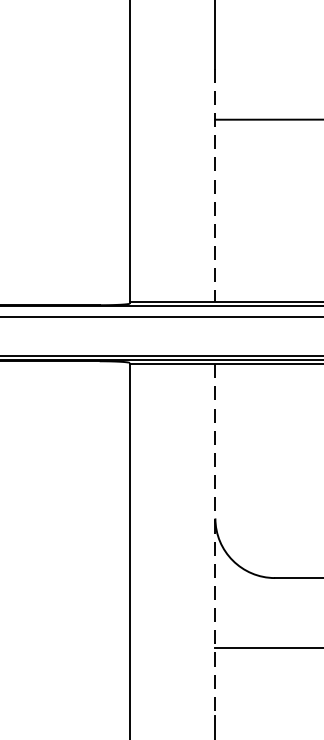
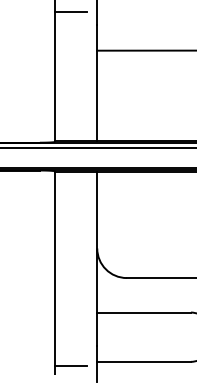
line: (161, 42) -> (70, 12), added
line: (215, 185) -> (97, 83), dashed -> solid
line: (215, 540) -> (97, 259), dashed -> solid

